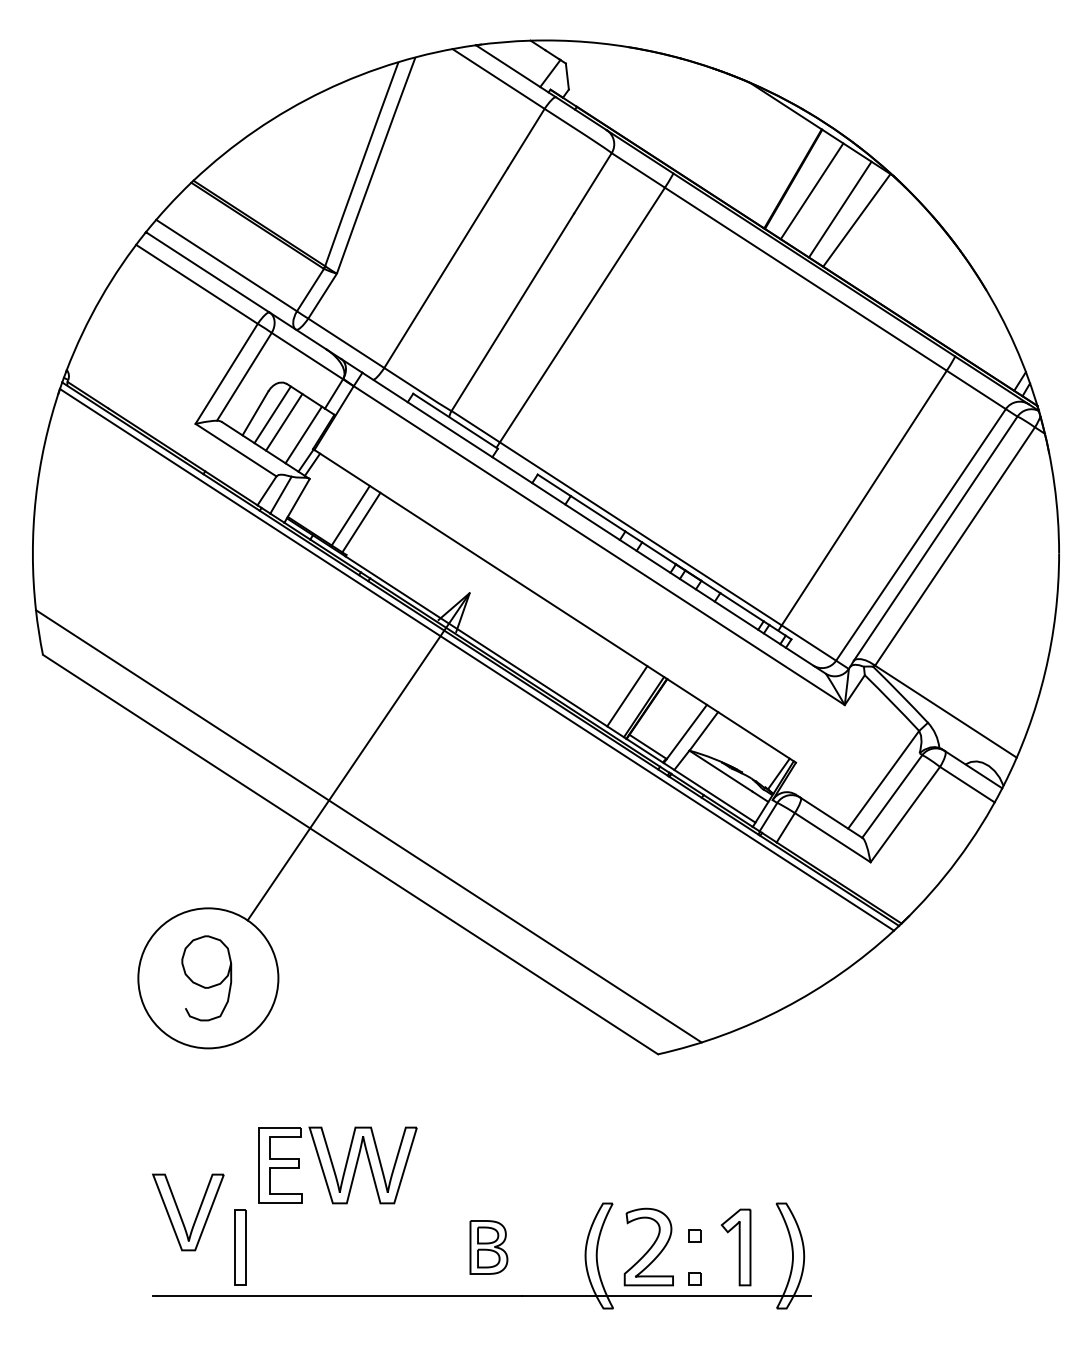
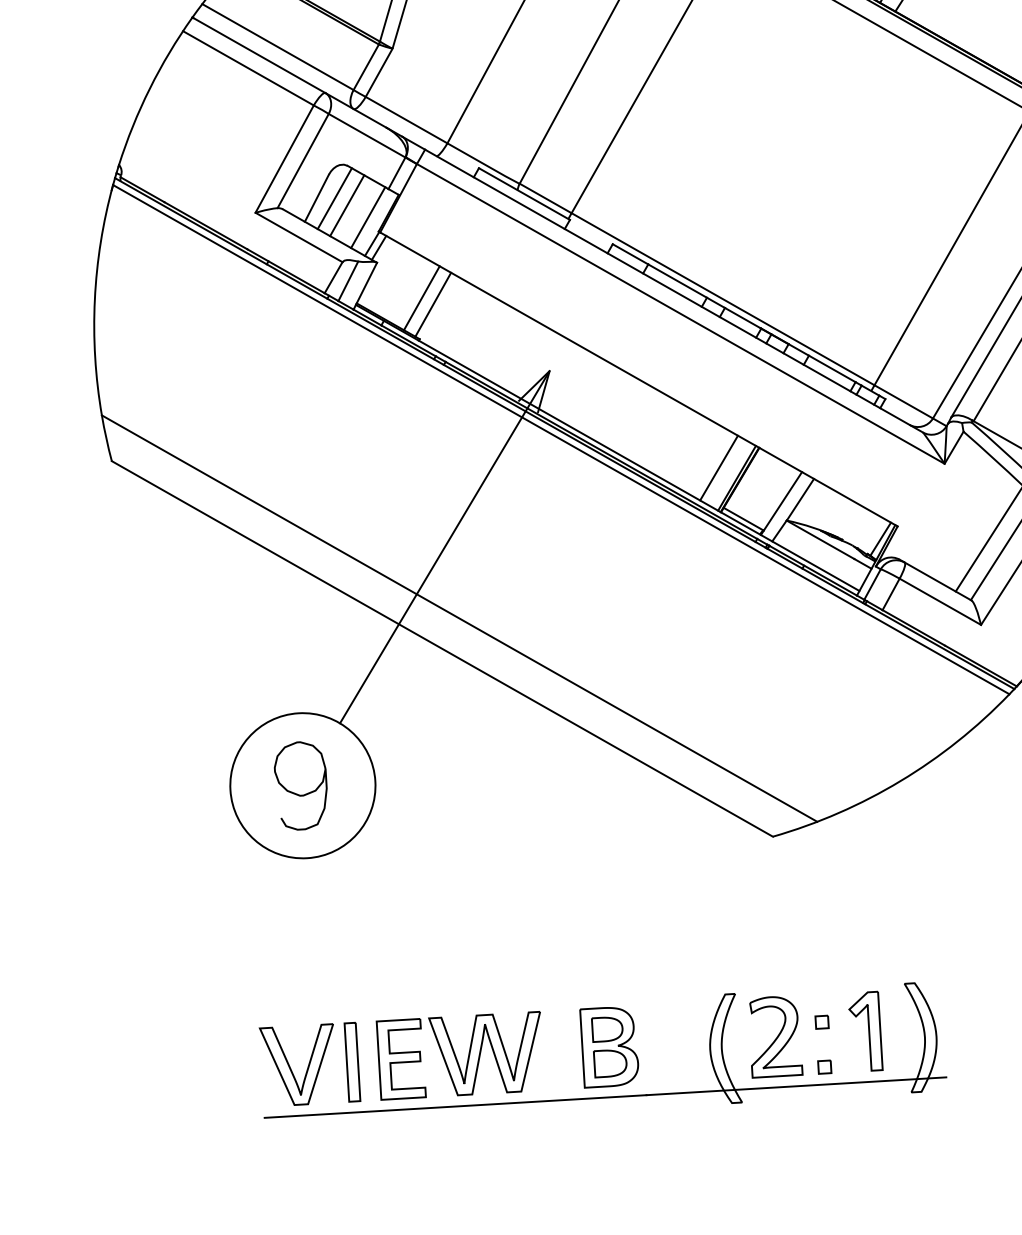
part: (337, 1165) -> (460, 1055), moved
part: (181, 1215) -> (291, 1069), moved
part: (488, 1247) -> (609, 1047), size x1.43

